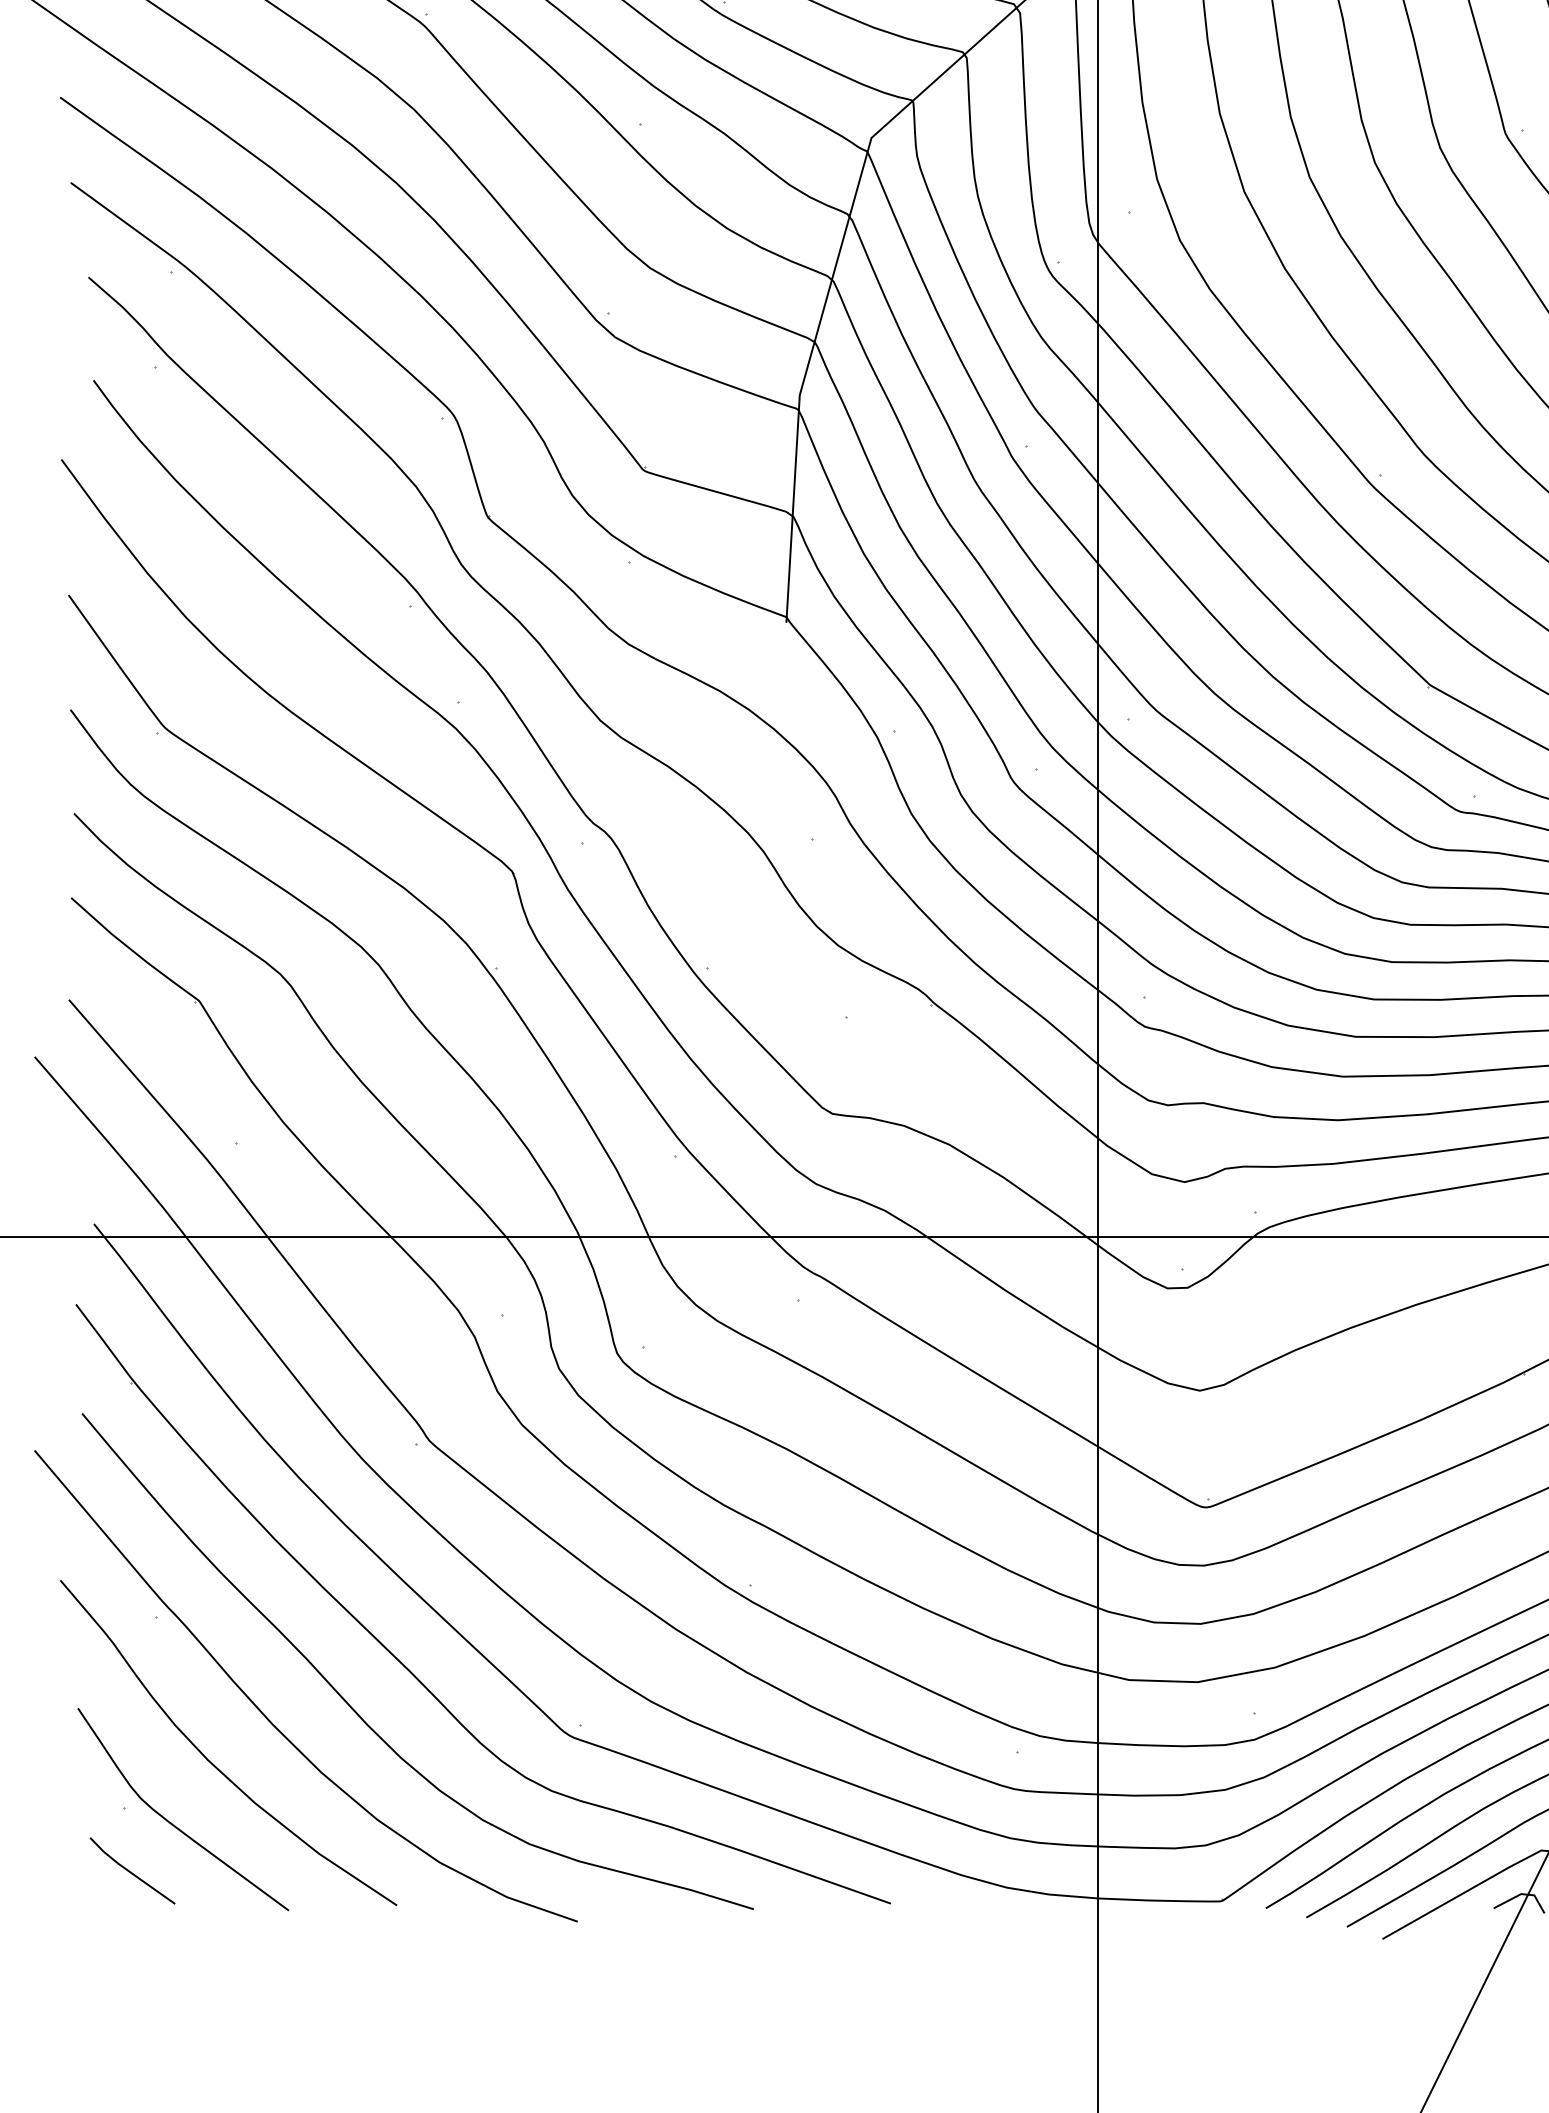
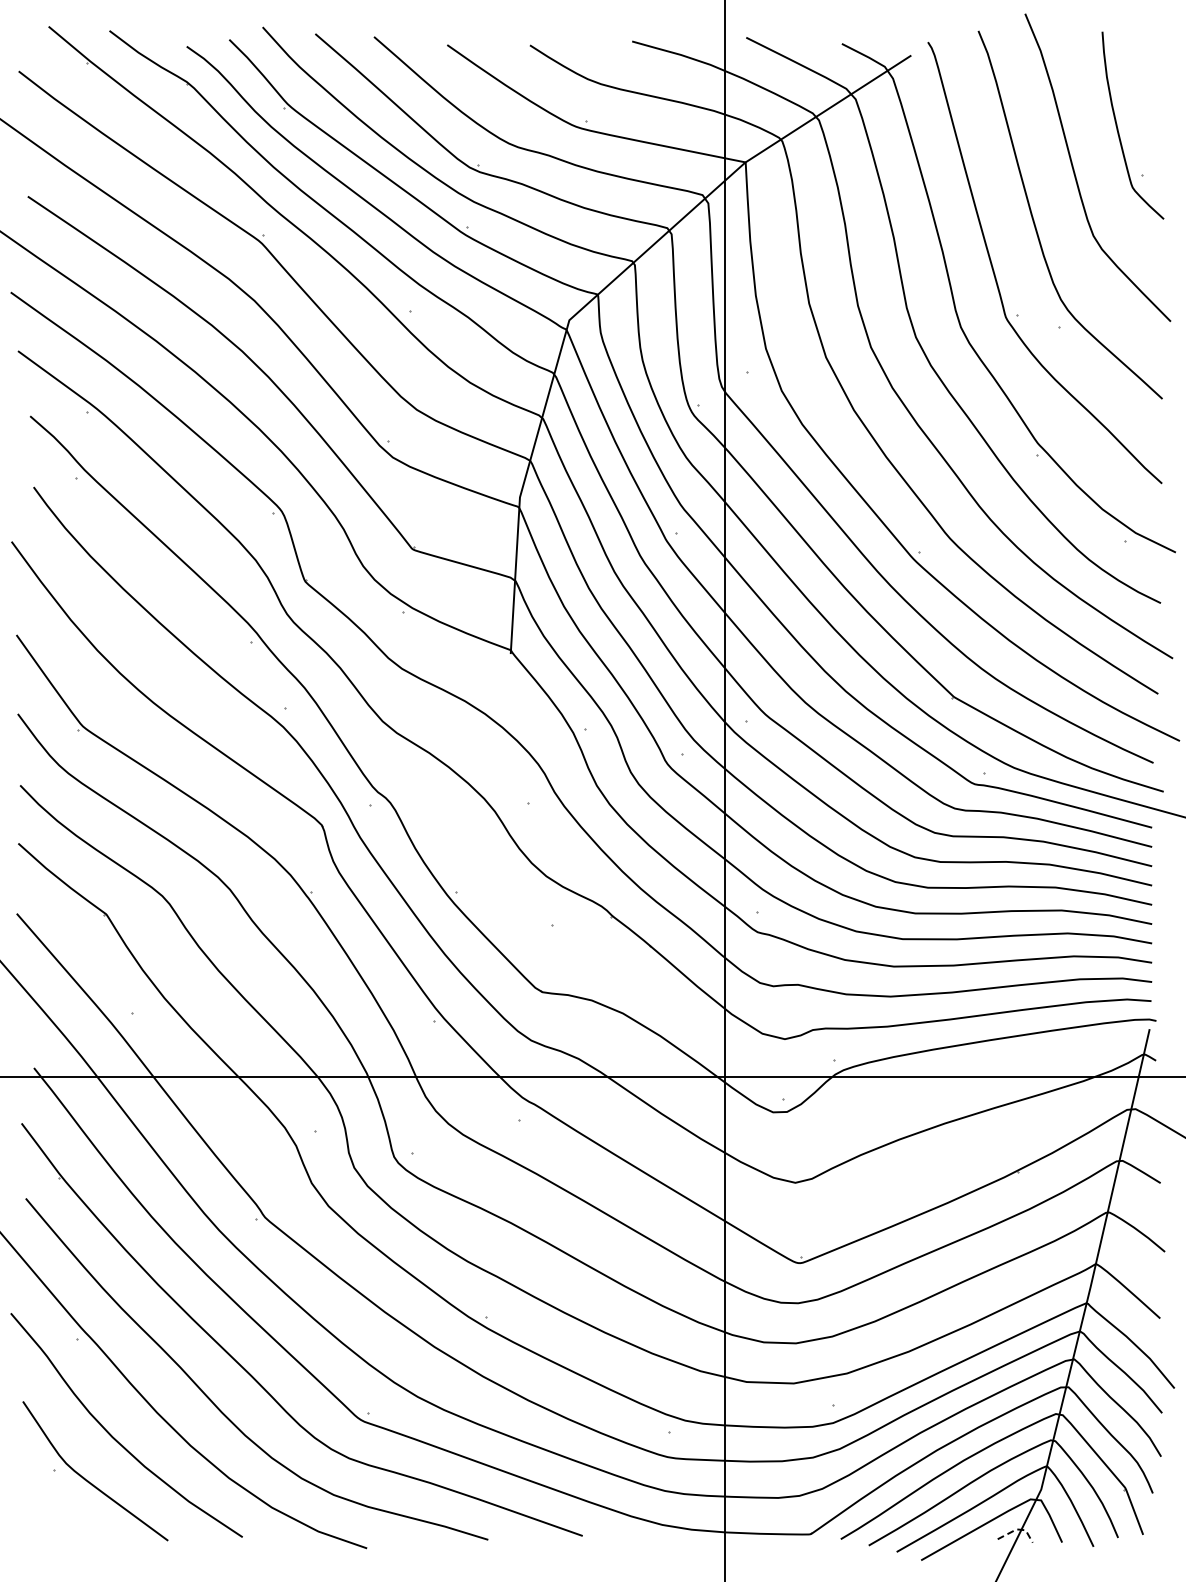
line: (130, 1870) -> (59, 1513), removed
line: (1523, 1894) -> (1018, 1529), solid -> dashed

